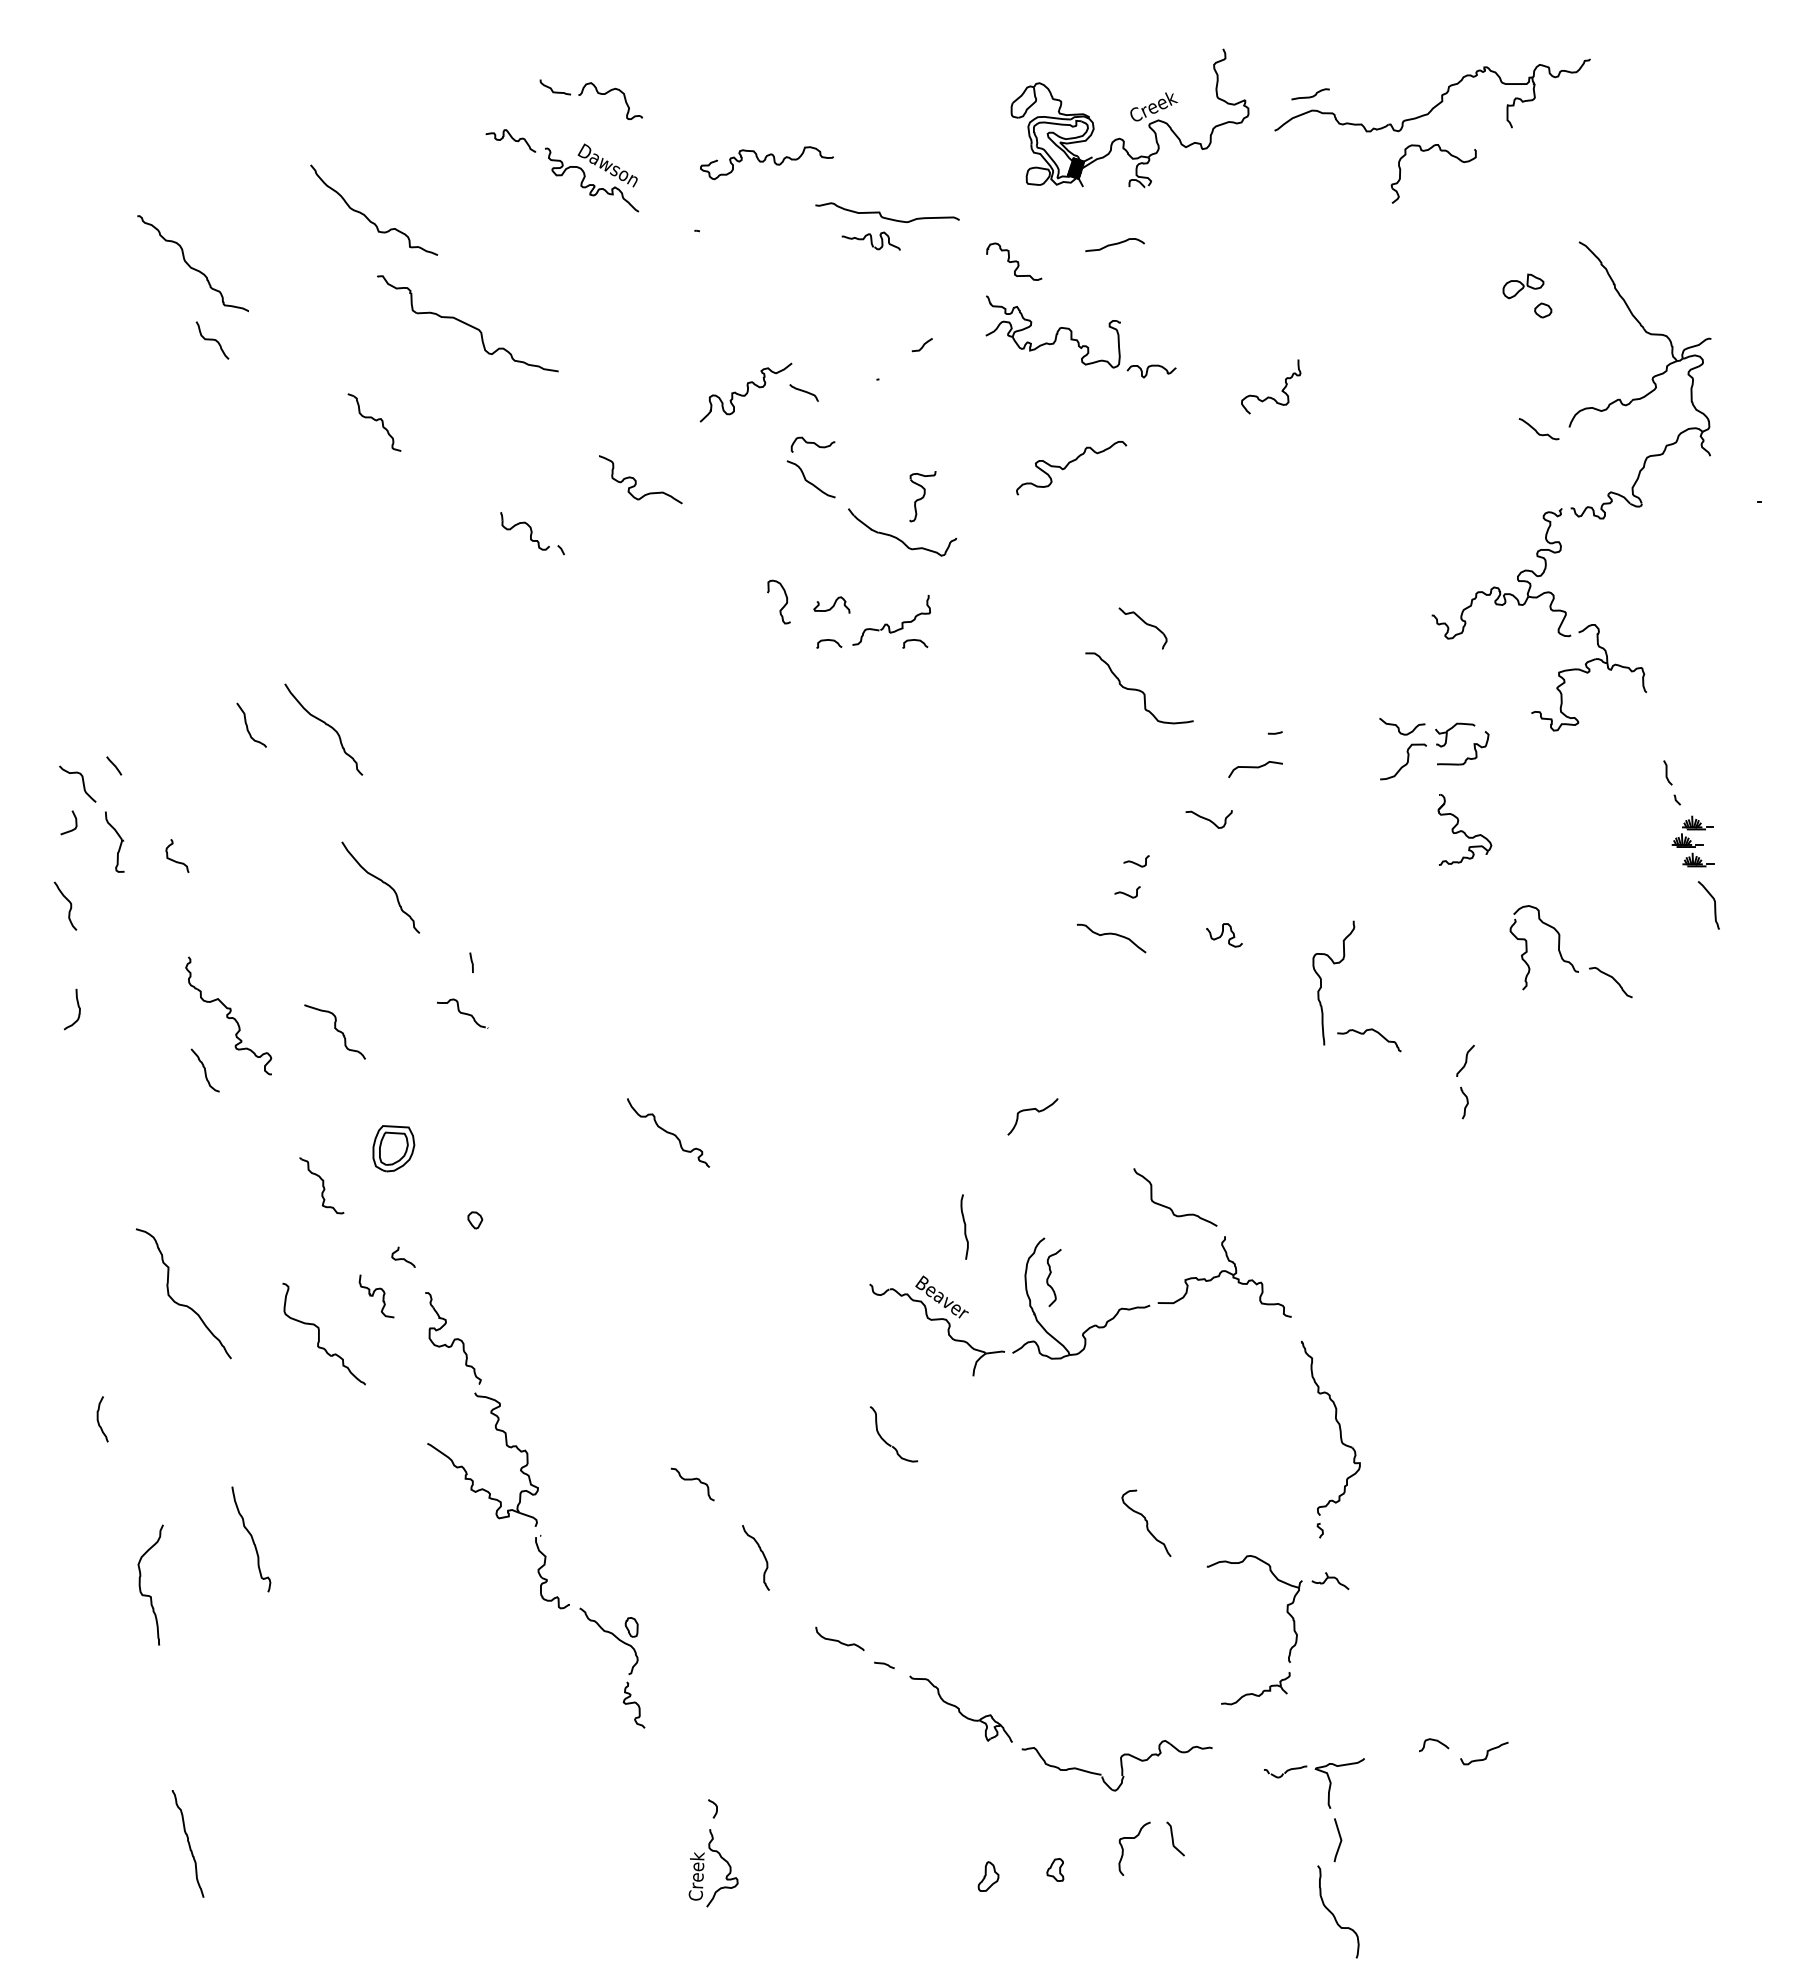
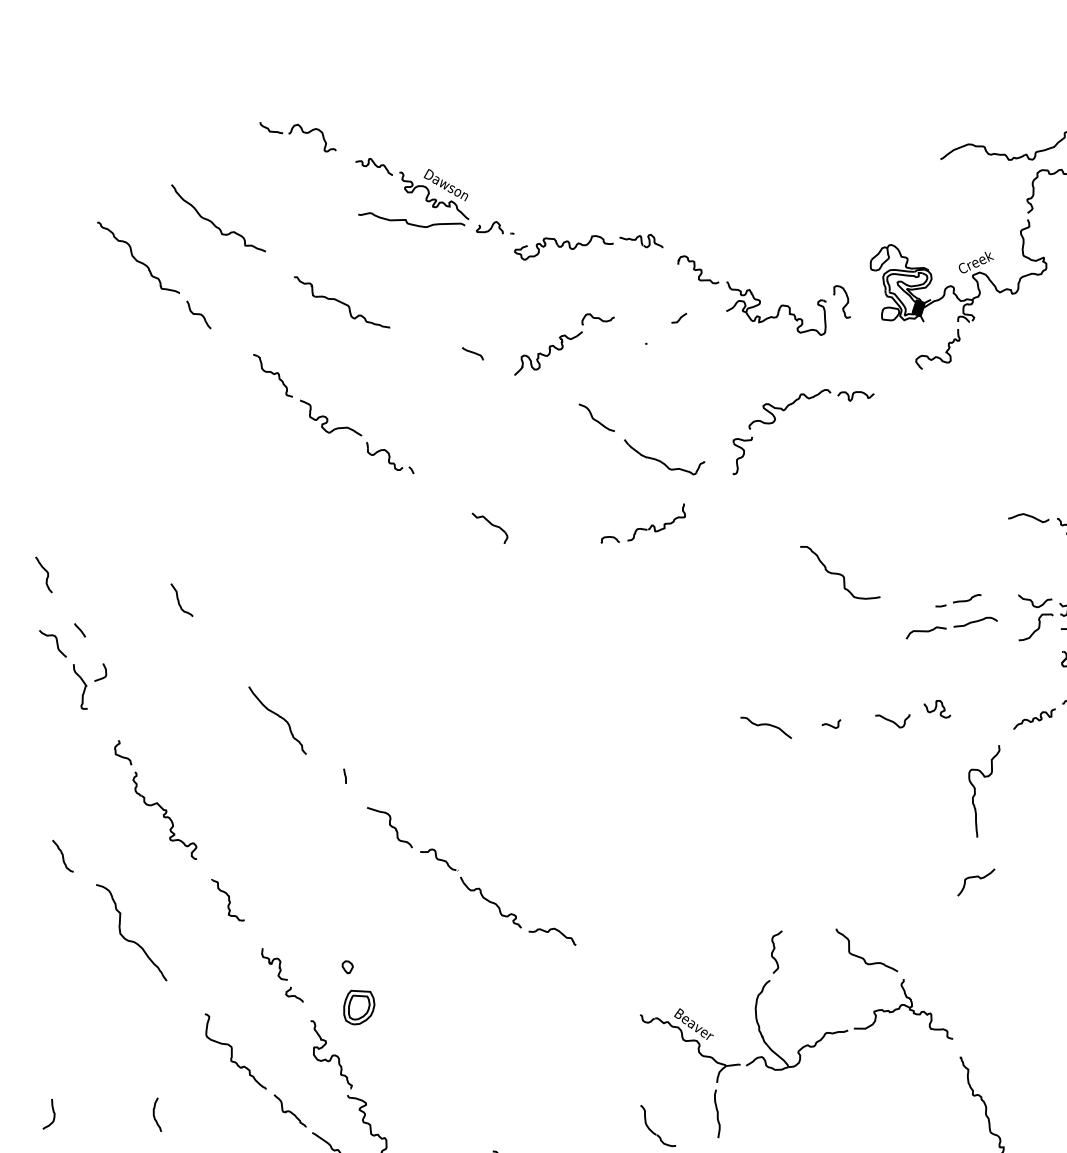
part: (597, 93) -> (302, 132), moved
curve: (1310, 96) -> (967, 600), moved
part: (1129, 118) -> (958, 271), moved
part: (766, 163) -> (563, 248), moved
curve: (366, 215) -> (212, 222), moved
curve: (887, 217) -> (411, 223), moved
curve: (1114, 245) -> (975, 622), moved
curve: (1014, 261) -> (698, 269), moved
part: (467, 323) -> (342, 302), size x0.71
curve: (212, 340) -> (198, 314), moved
curve: (1148, 370) -> (853, 395), moved
part: (803, 392) -> (472, 353), moved
curve: (812, 443) -> (597, 318), moved
curve: (636, 480) -> (327, 418), moved
part: (922, 496) -> (742, 455), moved
curve: (783, 605) -> (845, 304), moved
curve: (832, 605) -> (490, 228), moved
curve: (1393, 612) -> (1028, 516), added
part: (1142, 628) -> (489, 528), moved
curve: (916, 641) -> (674, 538), removed
curve: (326, 725) -> (237, 600), removed
curve: (1208, 819) -> (892, 721), moved
curve: (75, 822) -> (105, 672), moved
curve: (175, 860) -> (121, 756), moved
curve: (1135, 862) -> (837, 701), removed
curve: (1401, 885) -> (1034, 718), added
curve: (69, 903) -> (46, 572), moved
curve: (1111, 934) -> (766, 724), moved
curve: (1222, 935) -> (935, 709), moved
curve: (77, 1006) -> (52, 1111), moved
part: (462, 1013) -> (439, 859), moved
curve: (335, 1029) -> (390, 825), moved
curve: (1364, 1034) -> (548, 932), moved
curve: (204, 1070) -> (62, 856), moved
curve: (1032, 1110) -> (975, 877), moved
part: (393, 1148) -> (359, 1007), moved
part: (321, 1185) -> (227, 899), moved
curve: (964, 1226) -> (717, 1113), moved
curve: (1049, 1277) -> (773, 951), moved
curve: (373, 1296) -> (272, 964), moved
curve: (176, 1301) -> (126, 938), moved
curve: (396, 1413) -> (289, 1110), added
curve: (98, 1419) -> (154, 1114), moved

